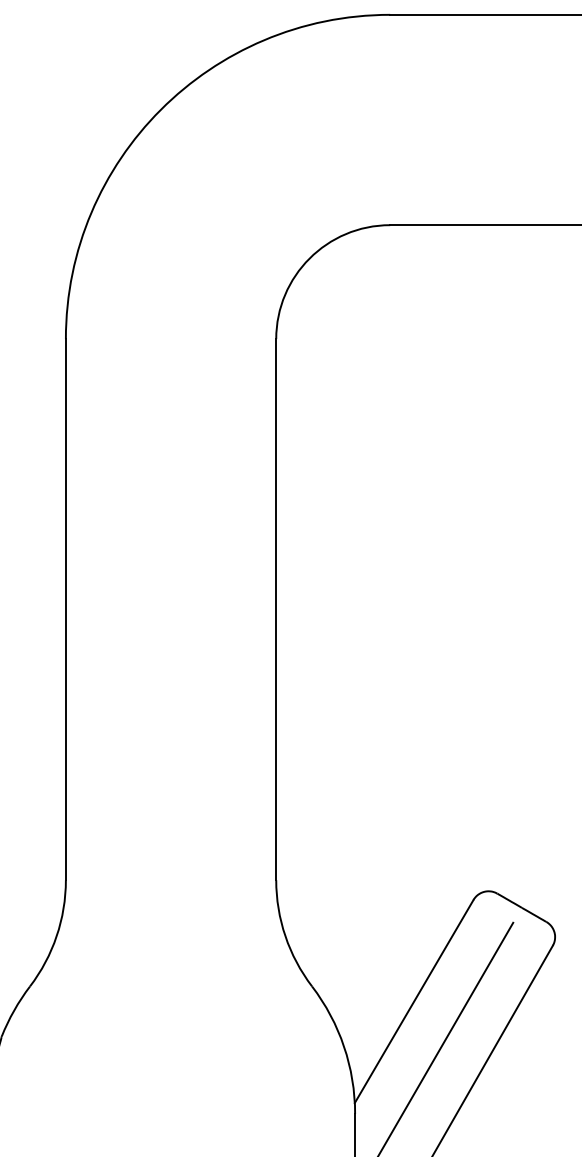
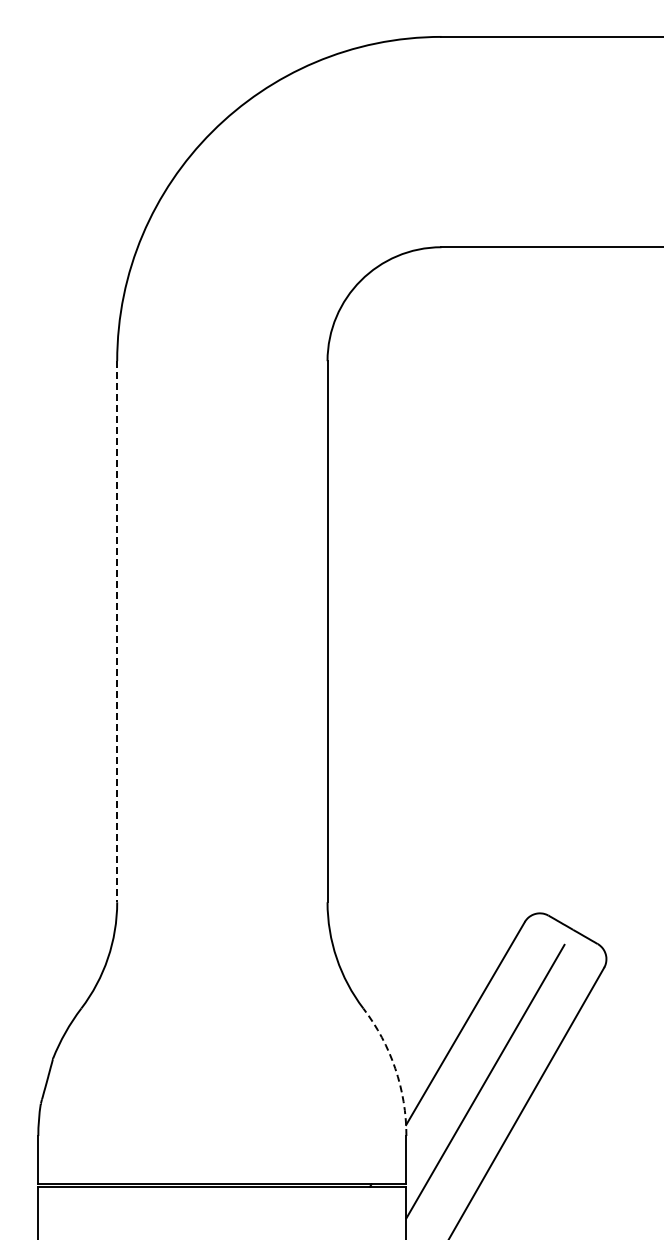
line: (66, 609) -> (117, 631), solid -> dashed
arc: (344, 1046) -> (395, 1068), solid -> dashed

